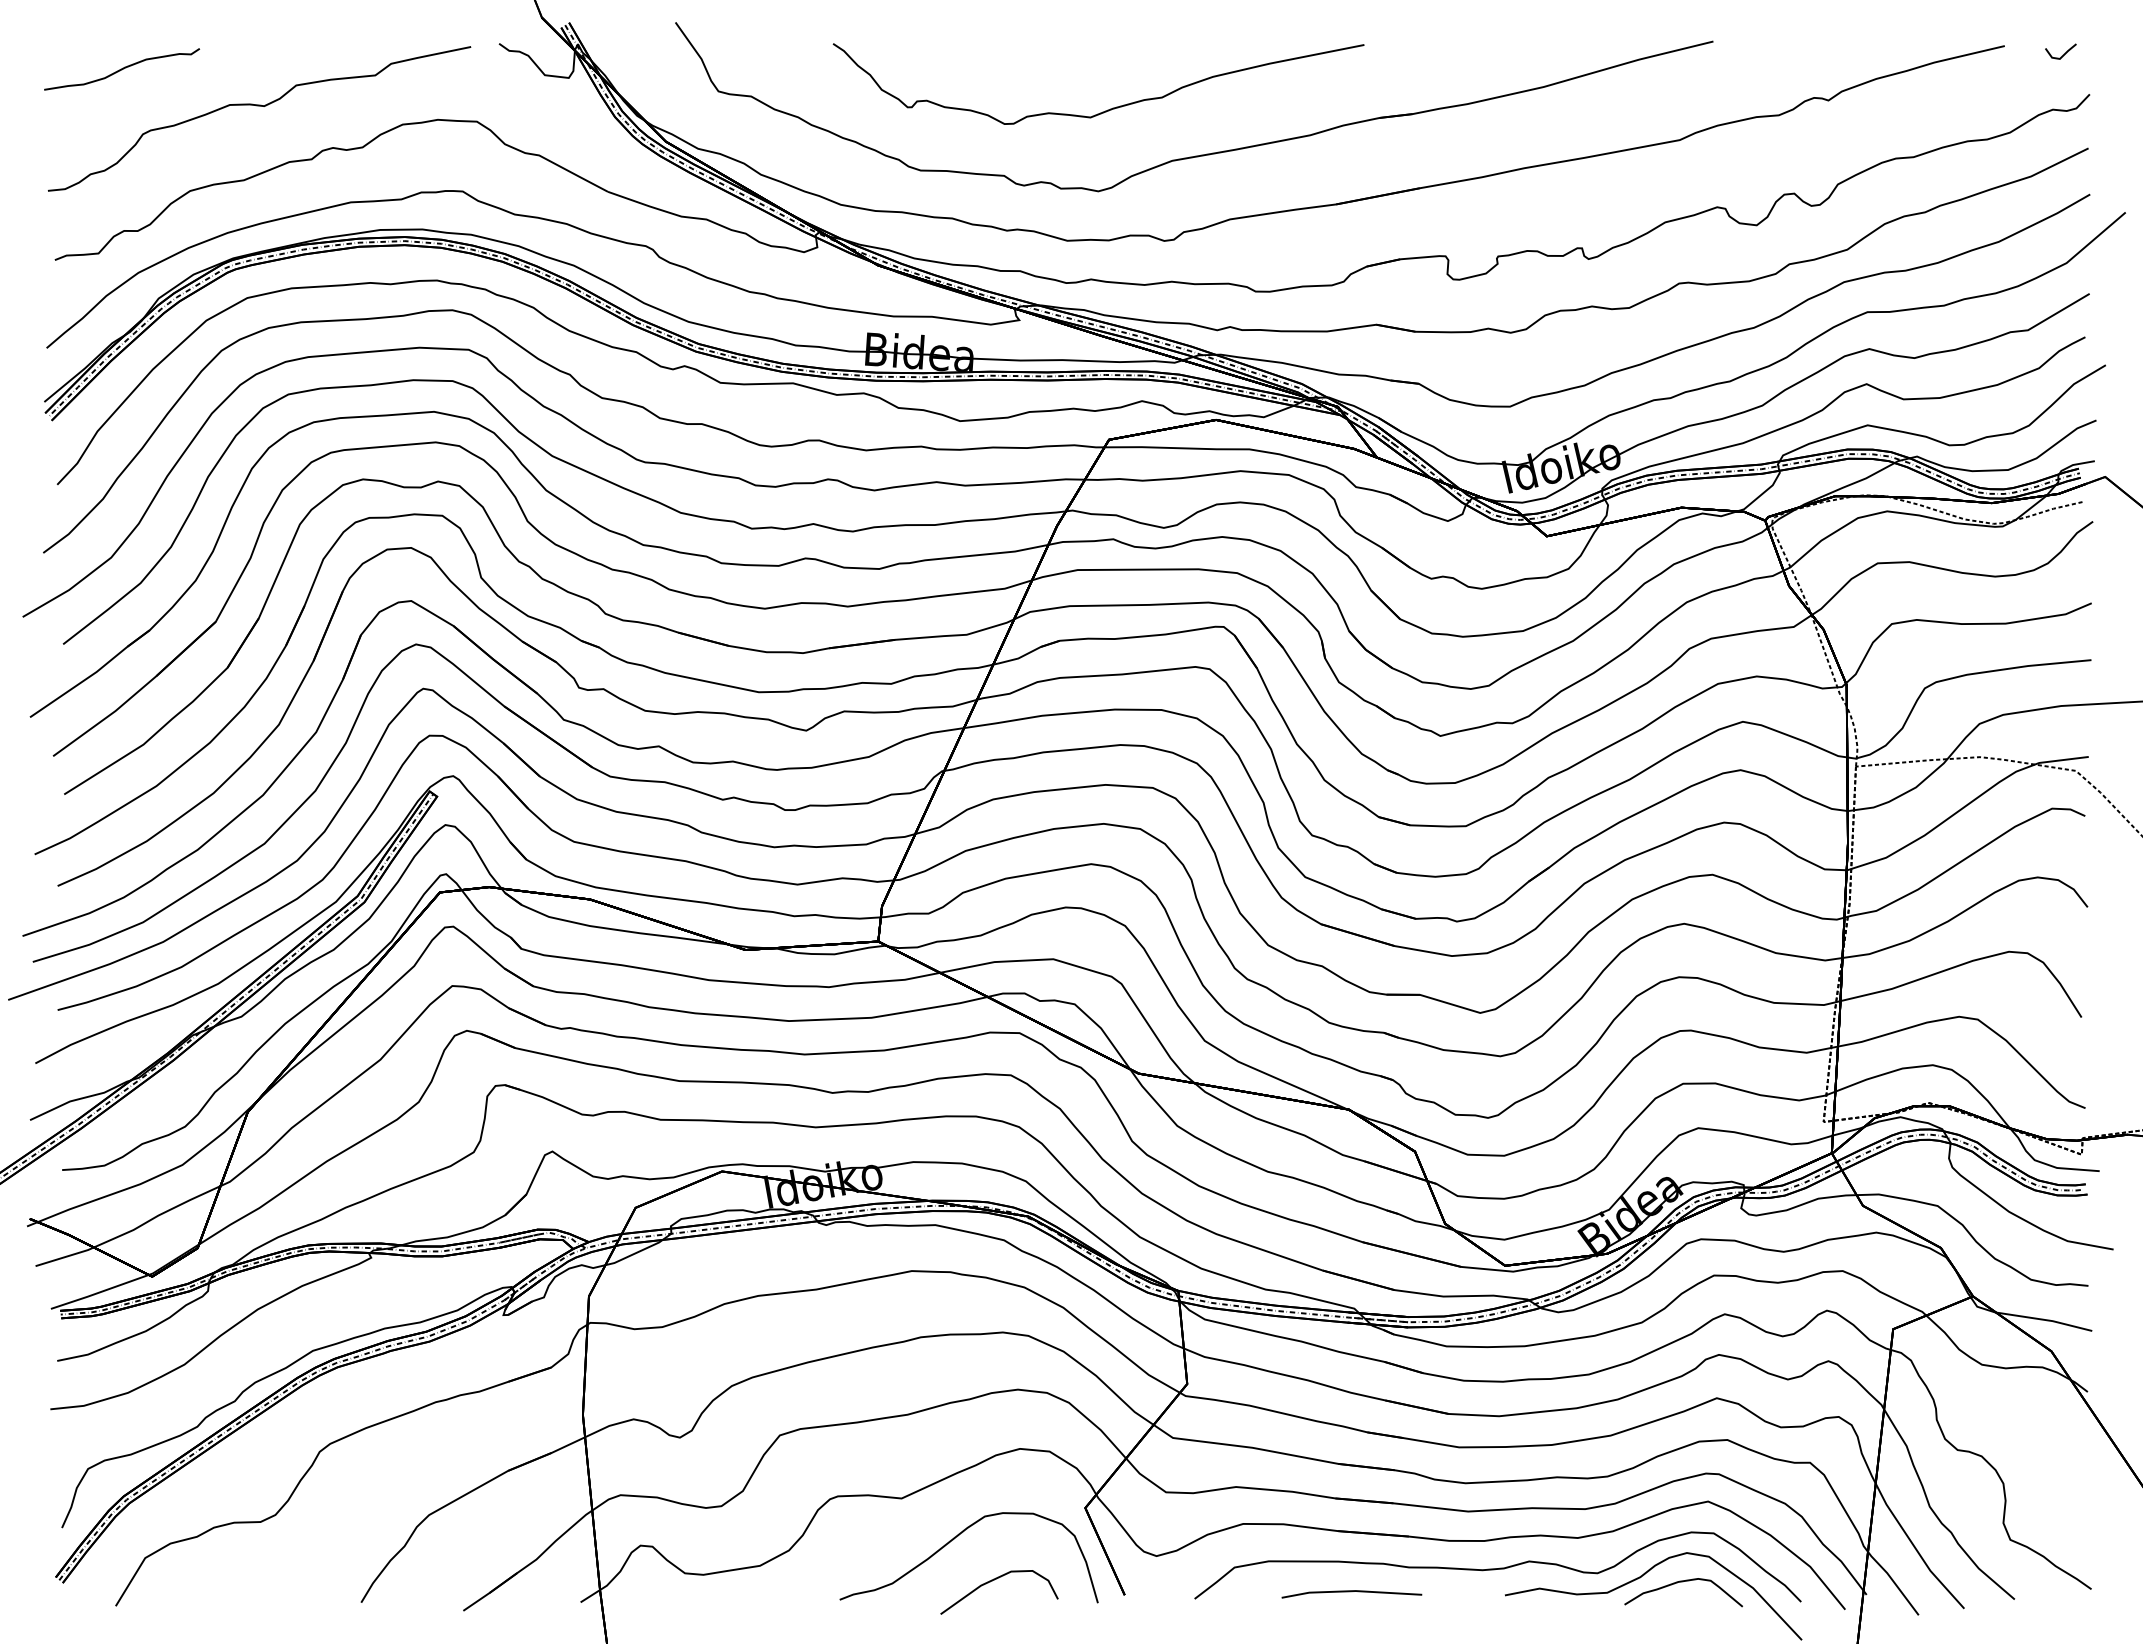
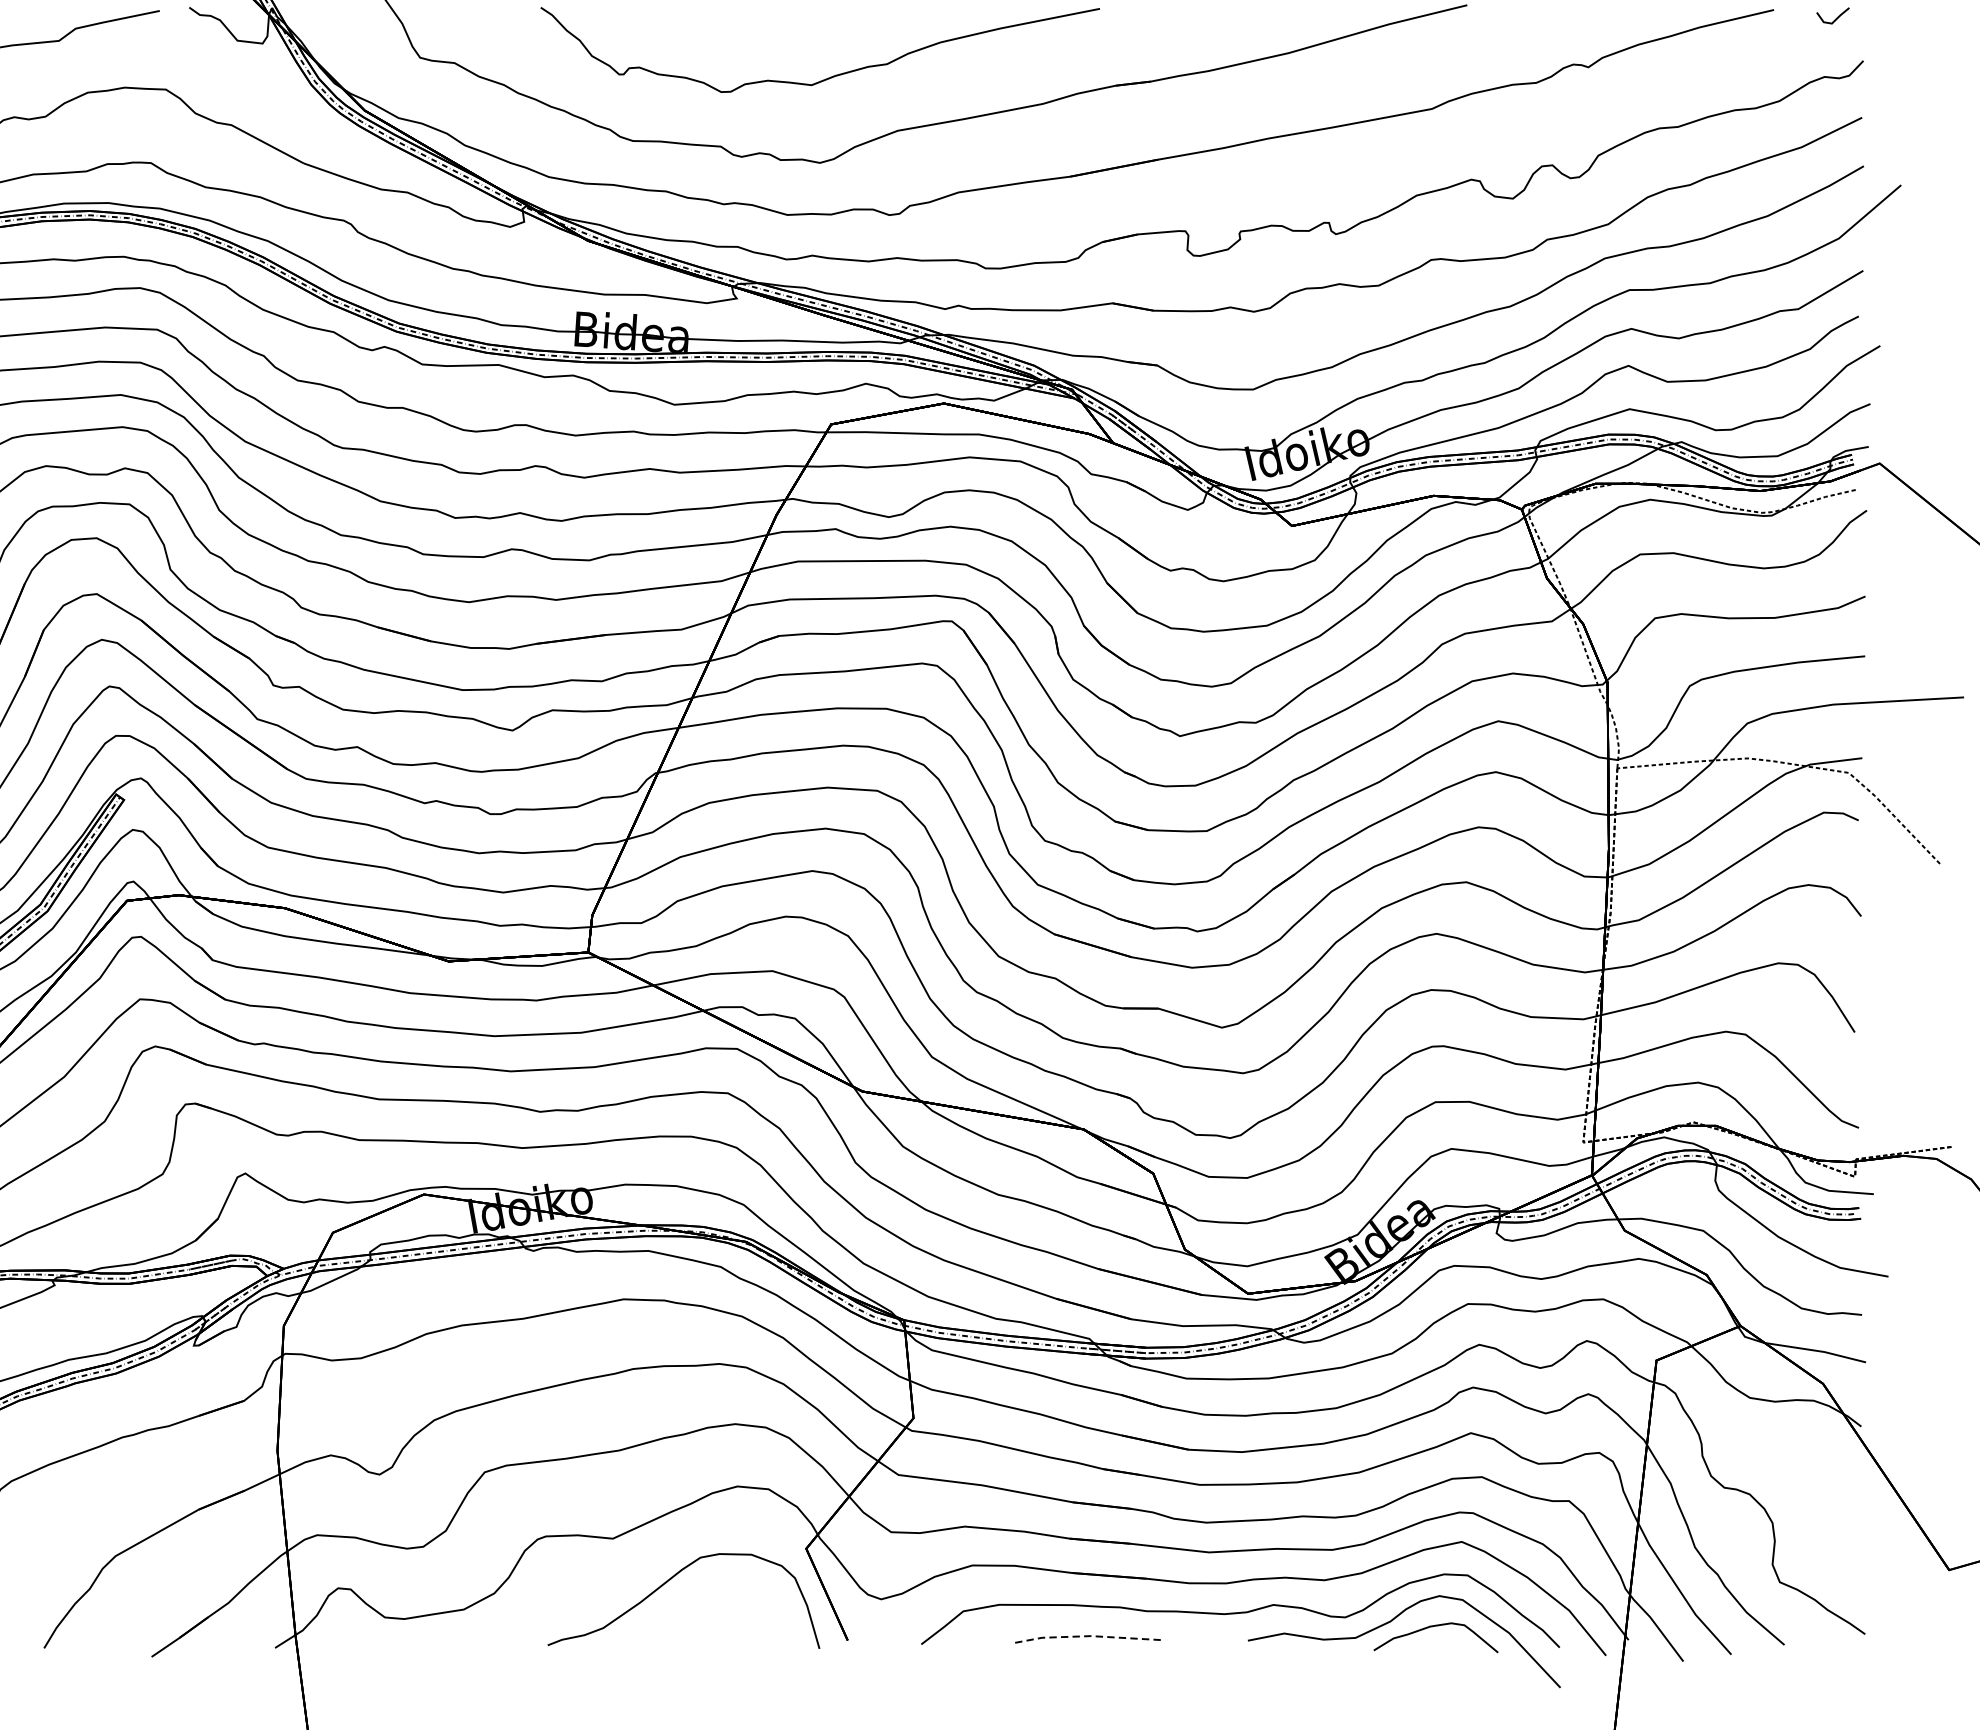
curve: (994, 1580) -> (710, 1624), removed
line: (1350, 1591) -> (1085, 1636), solid -> dashed

